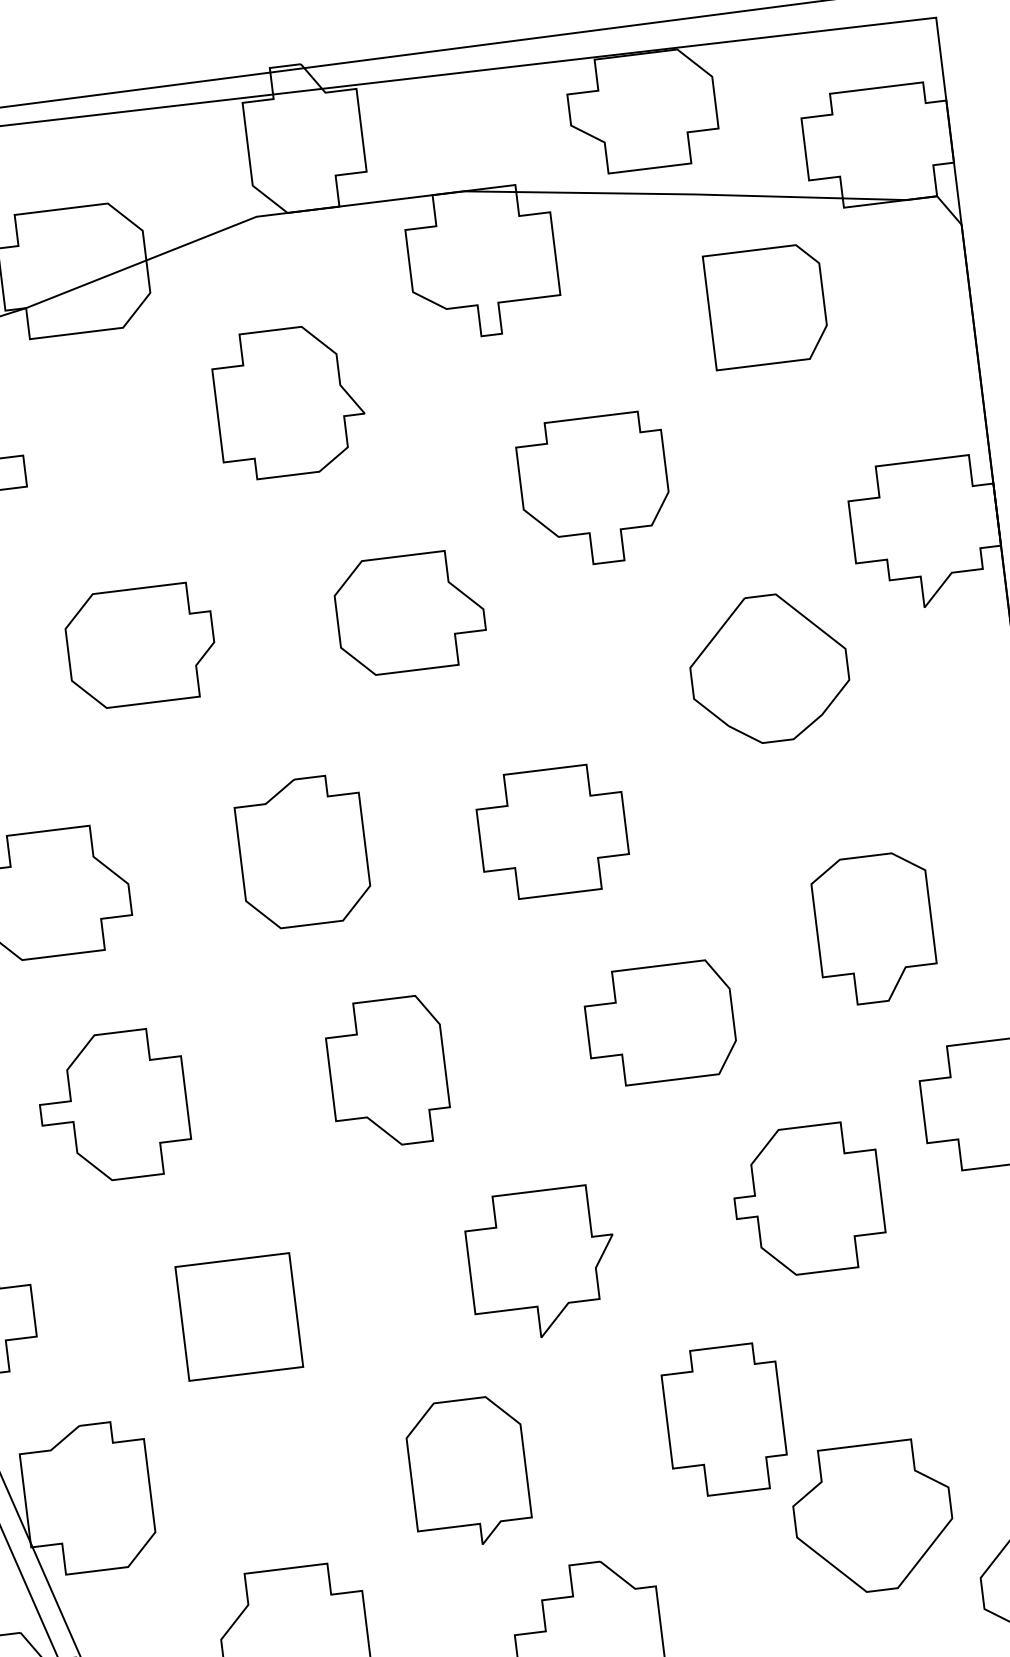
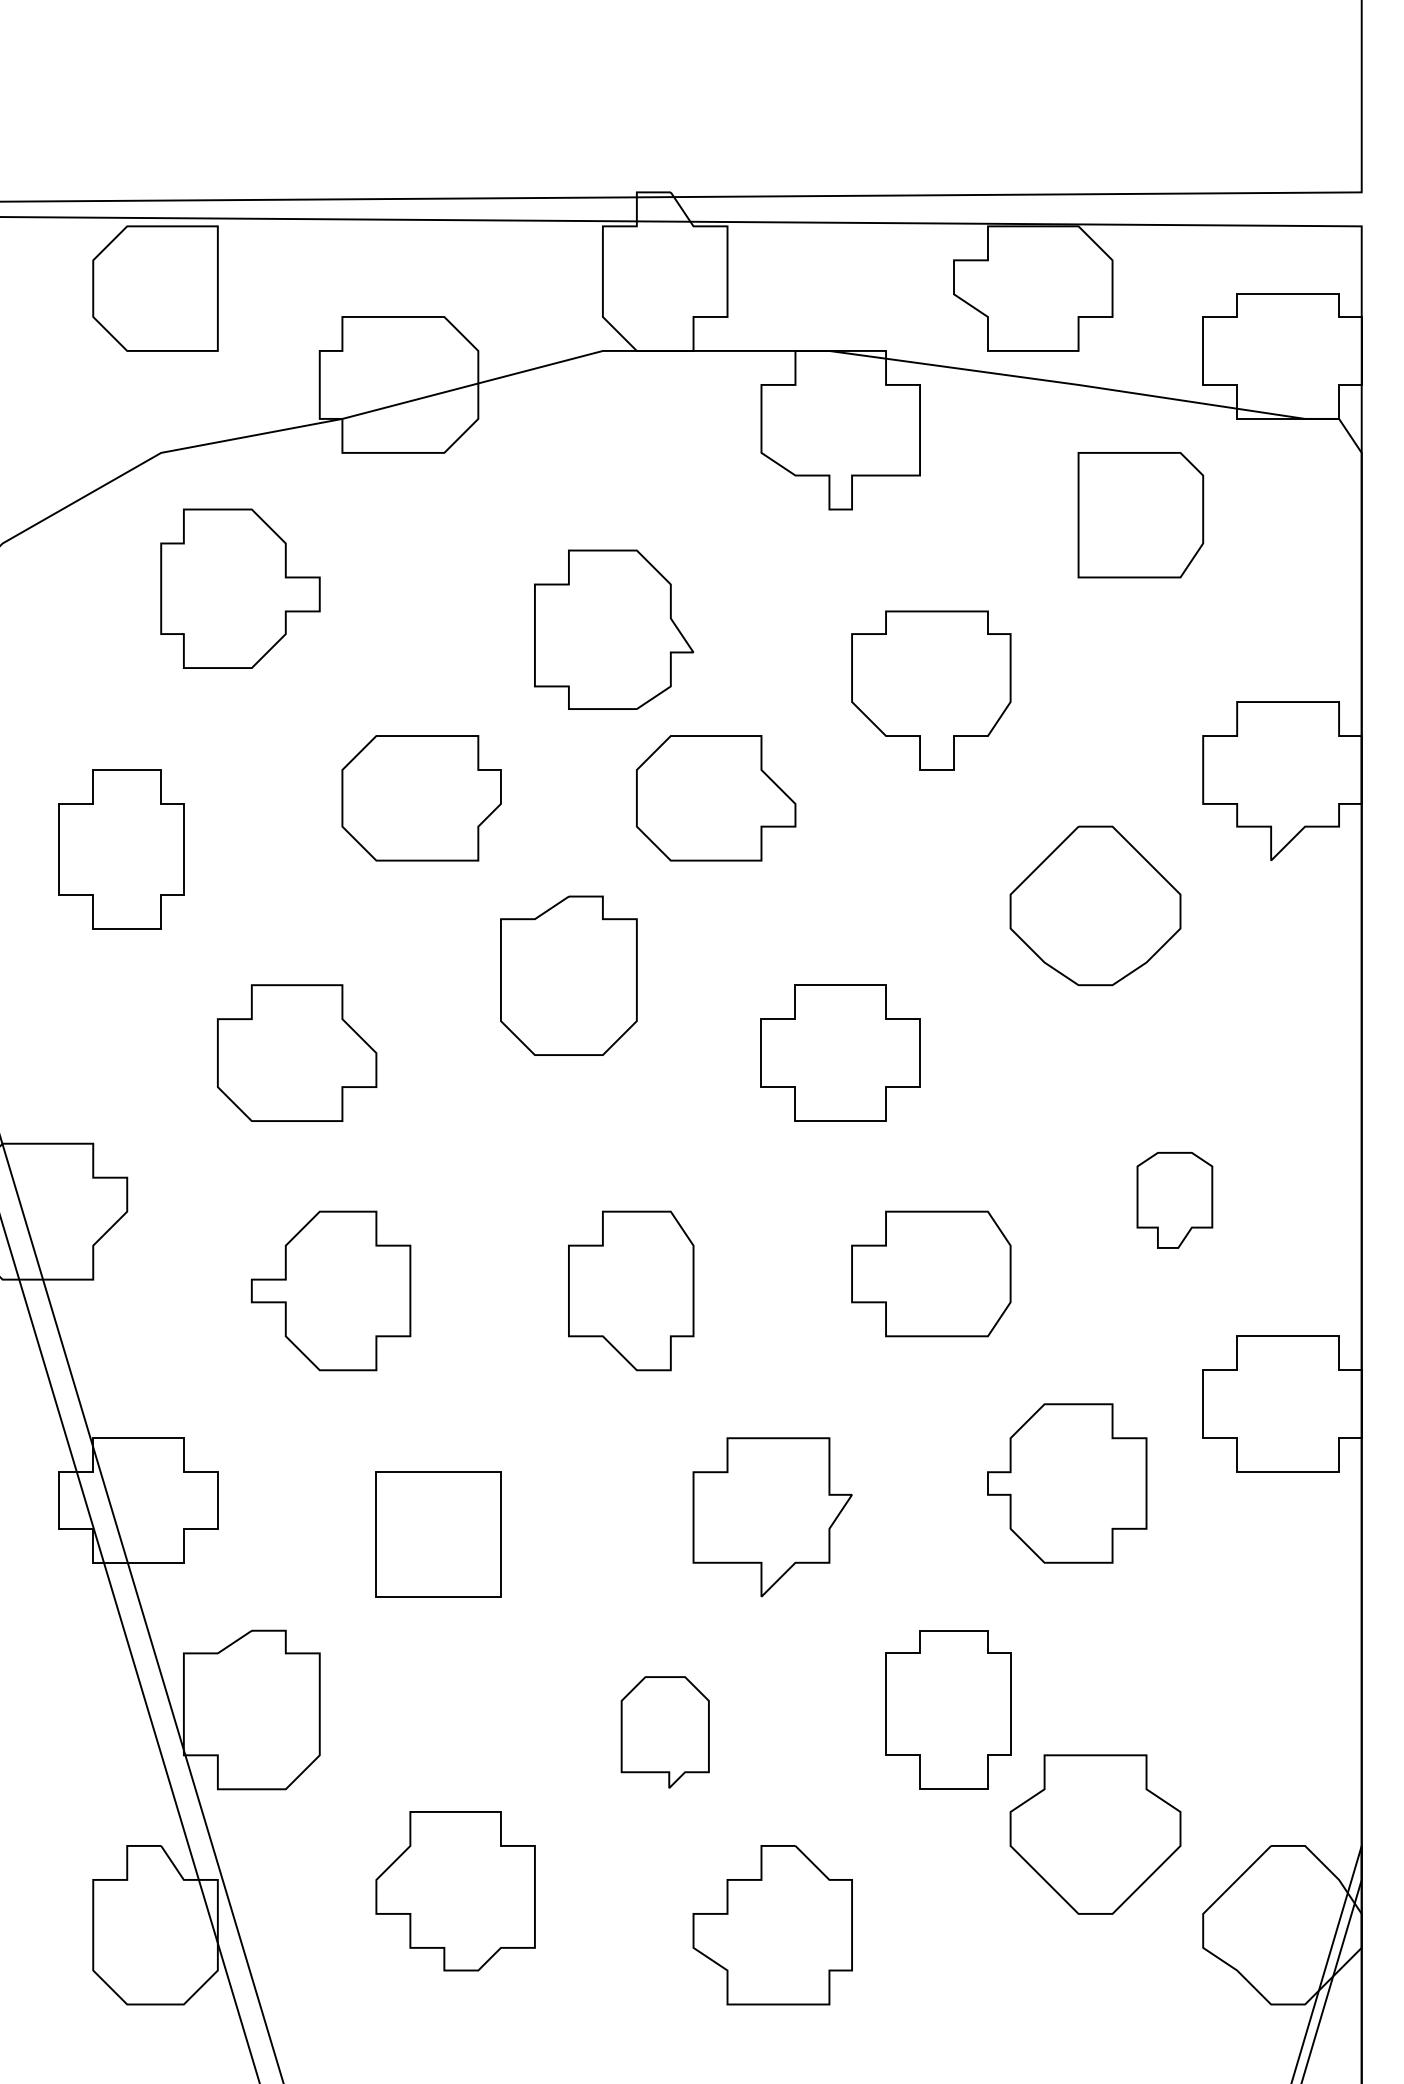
part: (289, 401) -> (613, 629), moved
part: (302, 851) -> (568, 975), moved
part: (874, 929) -> (1174, 1200), size x0.6
part: (468, 1472) -> (665, 1732), size x0.7

